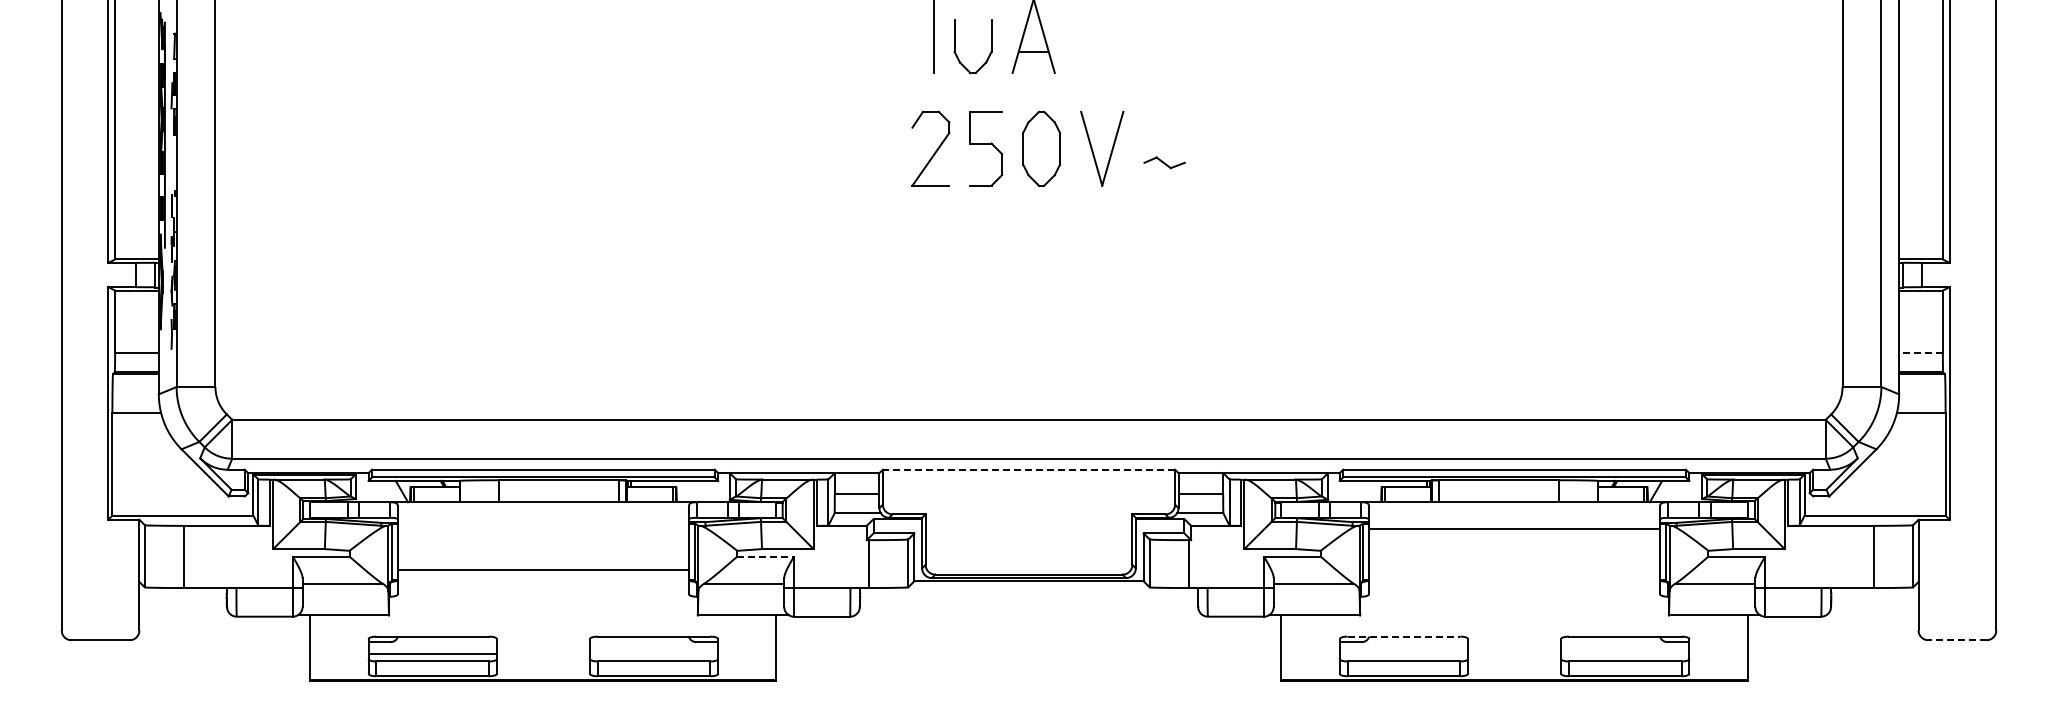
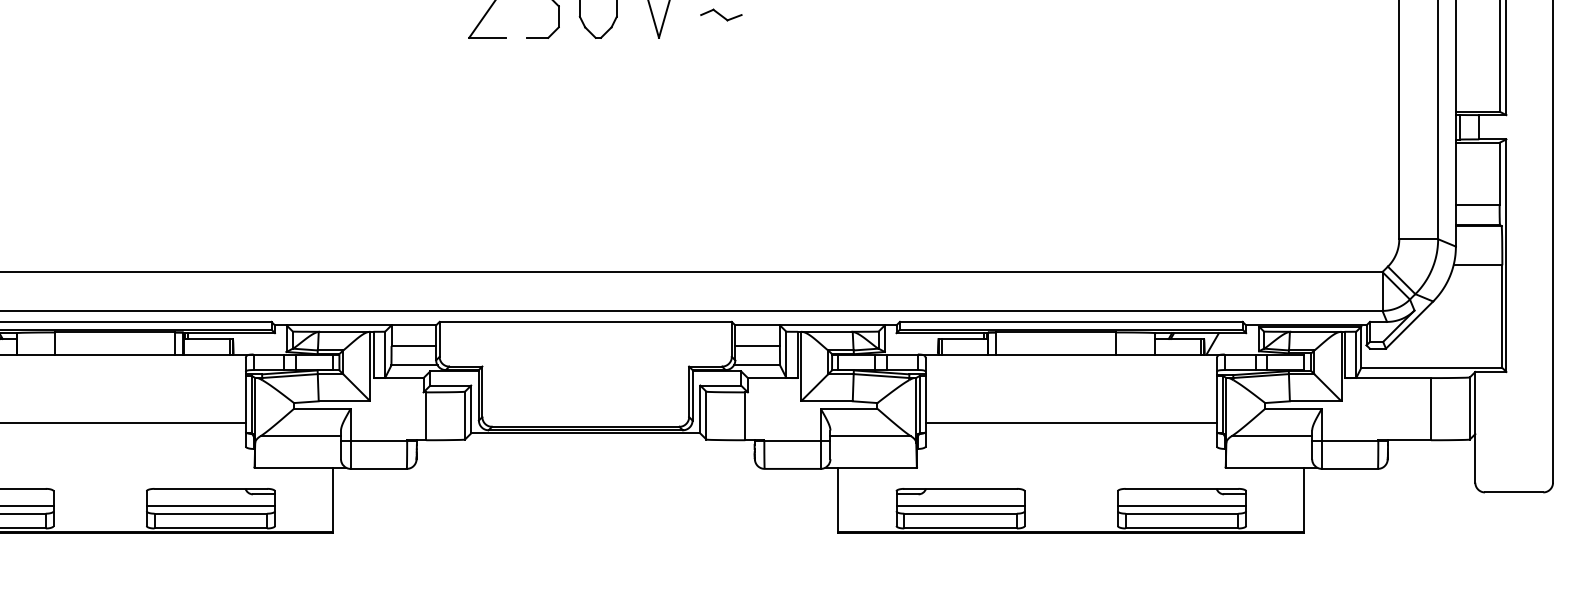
line: (1921, 353) -> (1478, 205), dashed -> solid
line: (1028, 469) -> (585, 321), dashed -> solid
line: (1514, 529) -> (1071, 422), moved
line: (766, 556) -> (323, 408), dashed -> solid
line: (1404, 636) -> (961, 488), dashed -> solid
line: (1956, 640) -> (1513, 492), dashed -> solid
line: (654, 653) -> (211, 505), added
line: (1403, 653) -> (960, 505), added
line: (1625, 653) -> (1182, 505), added

